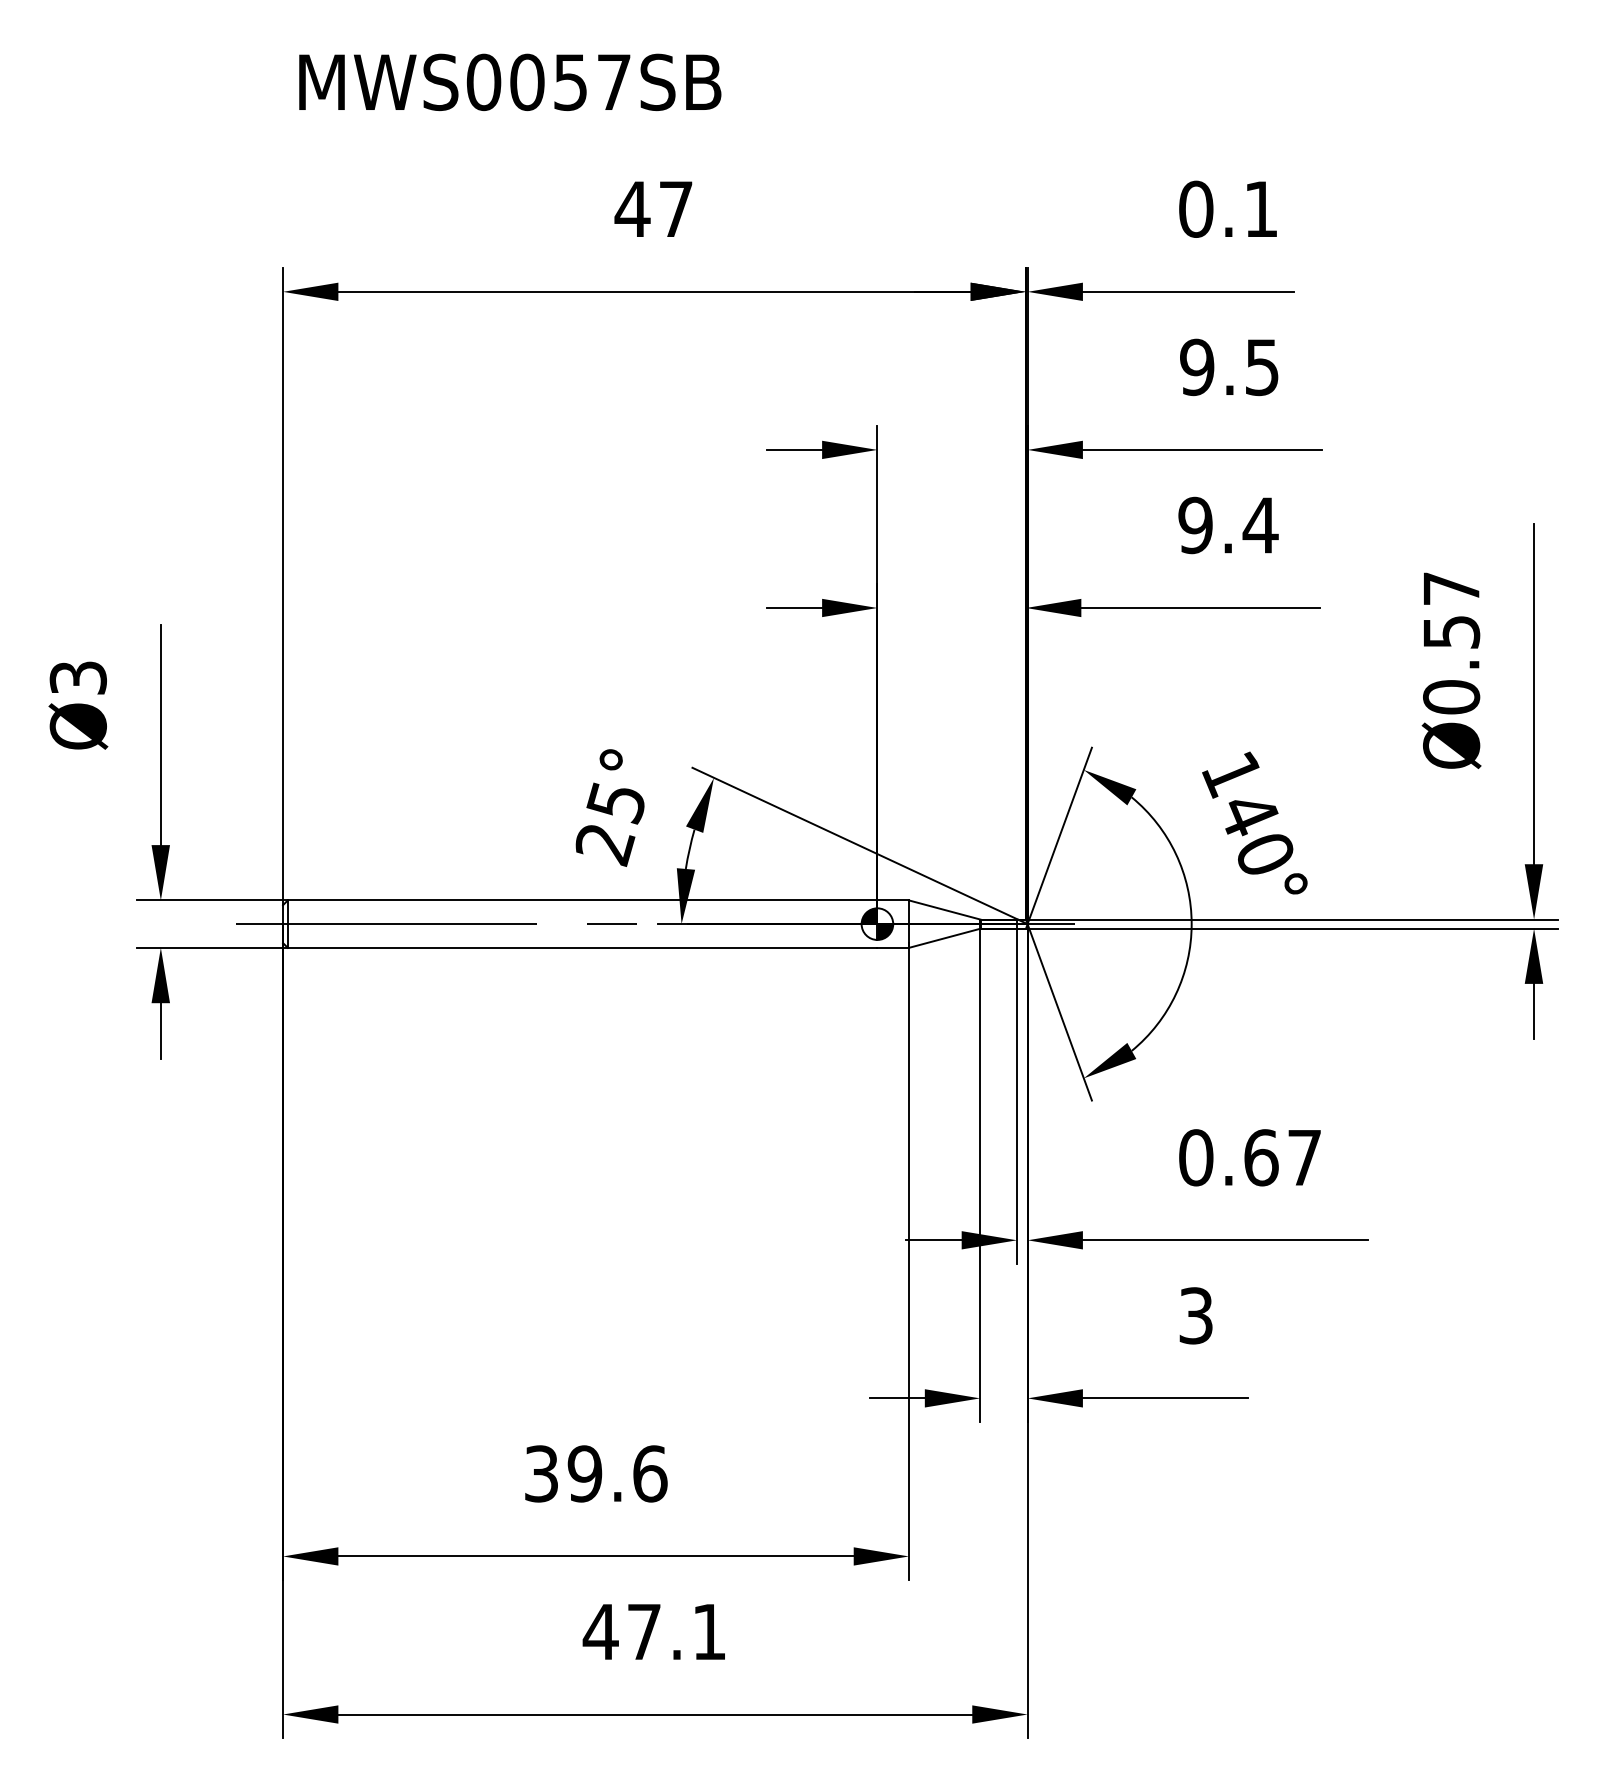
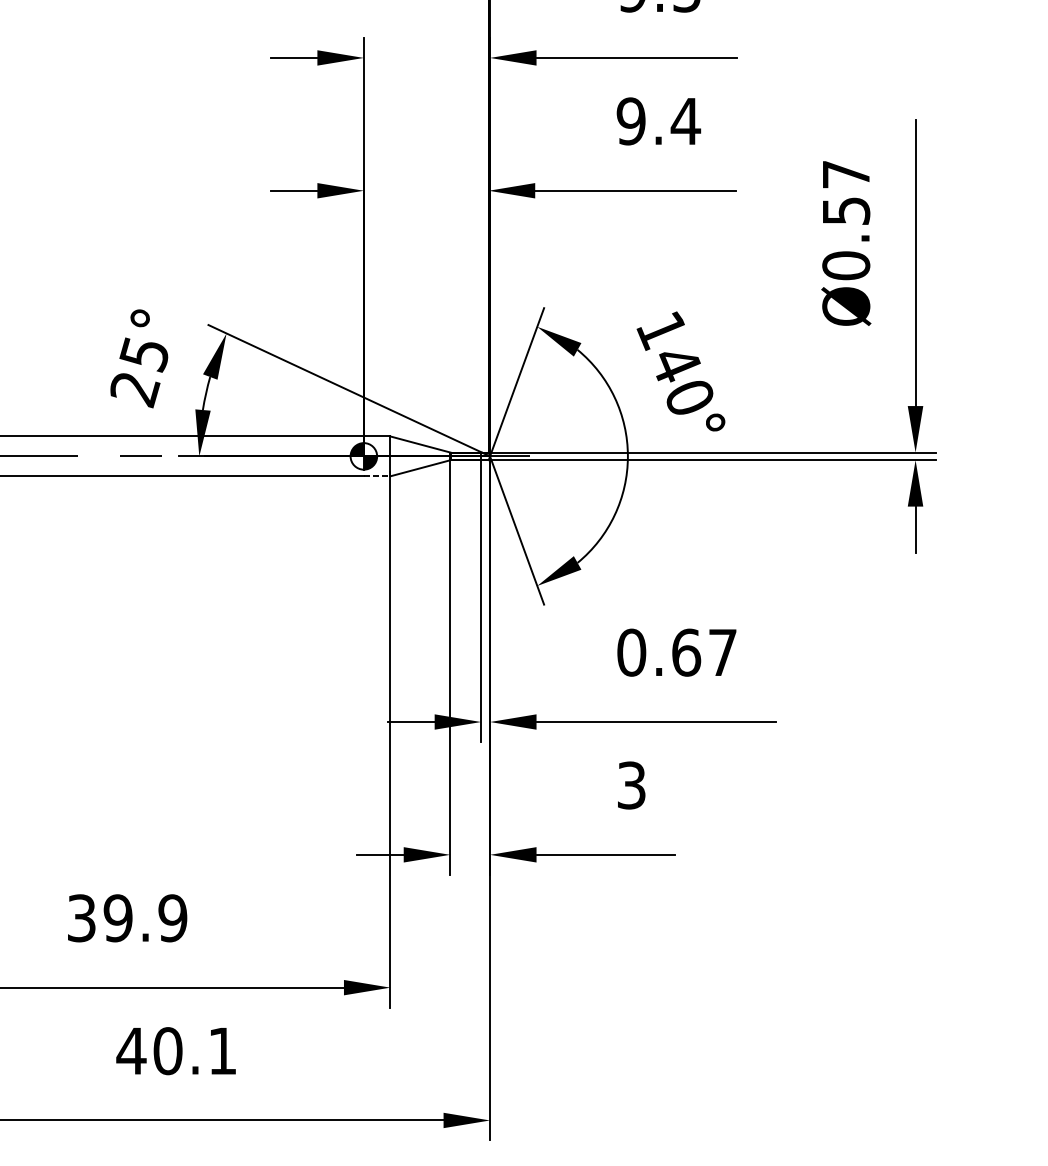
line: (893, 947) -> (377, 476), solid -> dashed
text: (650, 1473) -> (173, 917), 39.6 -> 39.9
text: (644, 1631) -> (168, 1050), 47.1 -> 40.1

